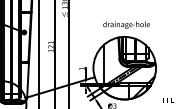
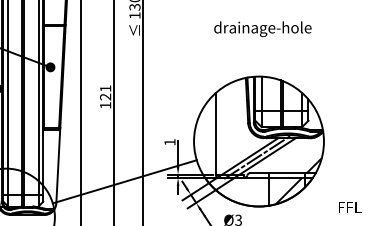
text: (126, 24) -> (262, 27), moved

